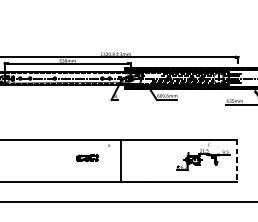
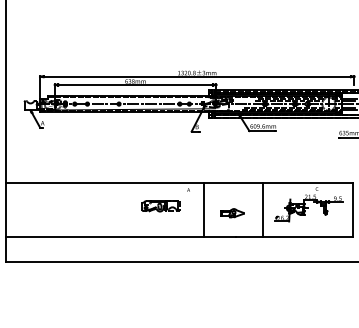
part: (87, 158) -> (160, 206), size x1.43
line: (167, 160) -> (263, 209), added
line: (237, 160) -> (353, 209), dashed -> solid
part: (143, 163) -> (232, 213), added

